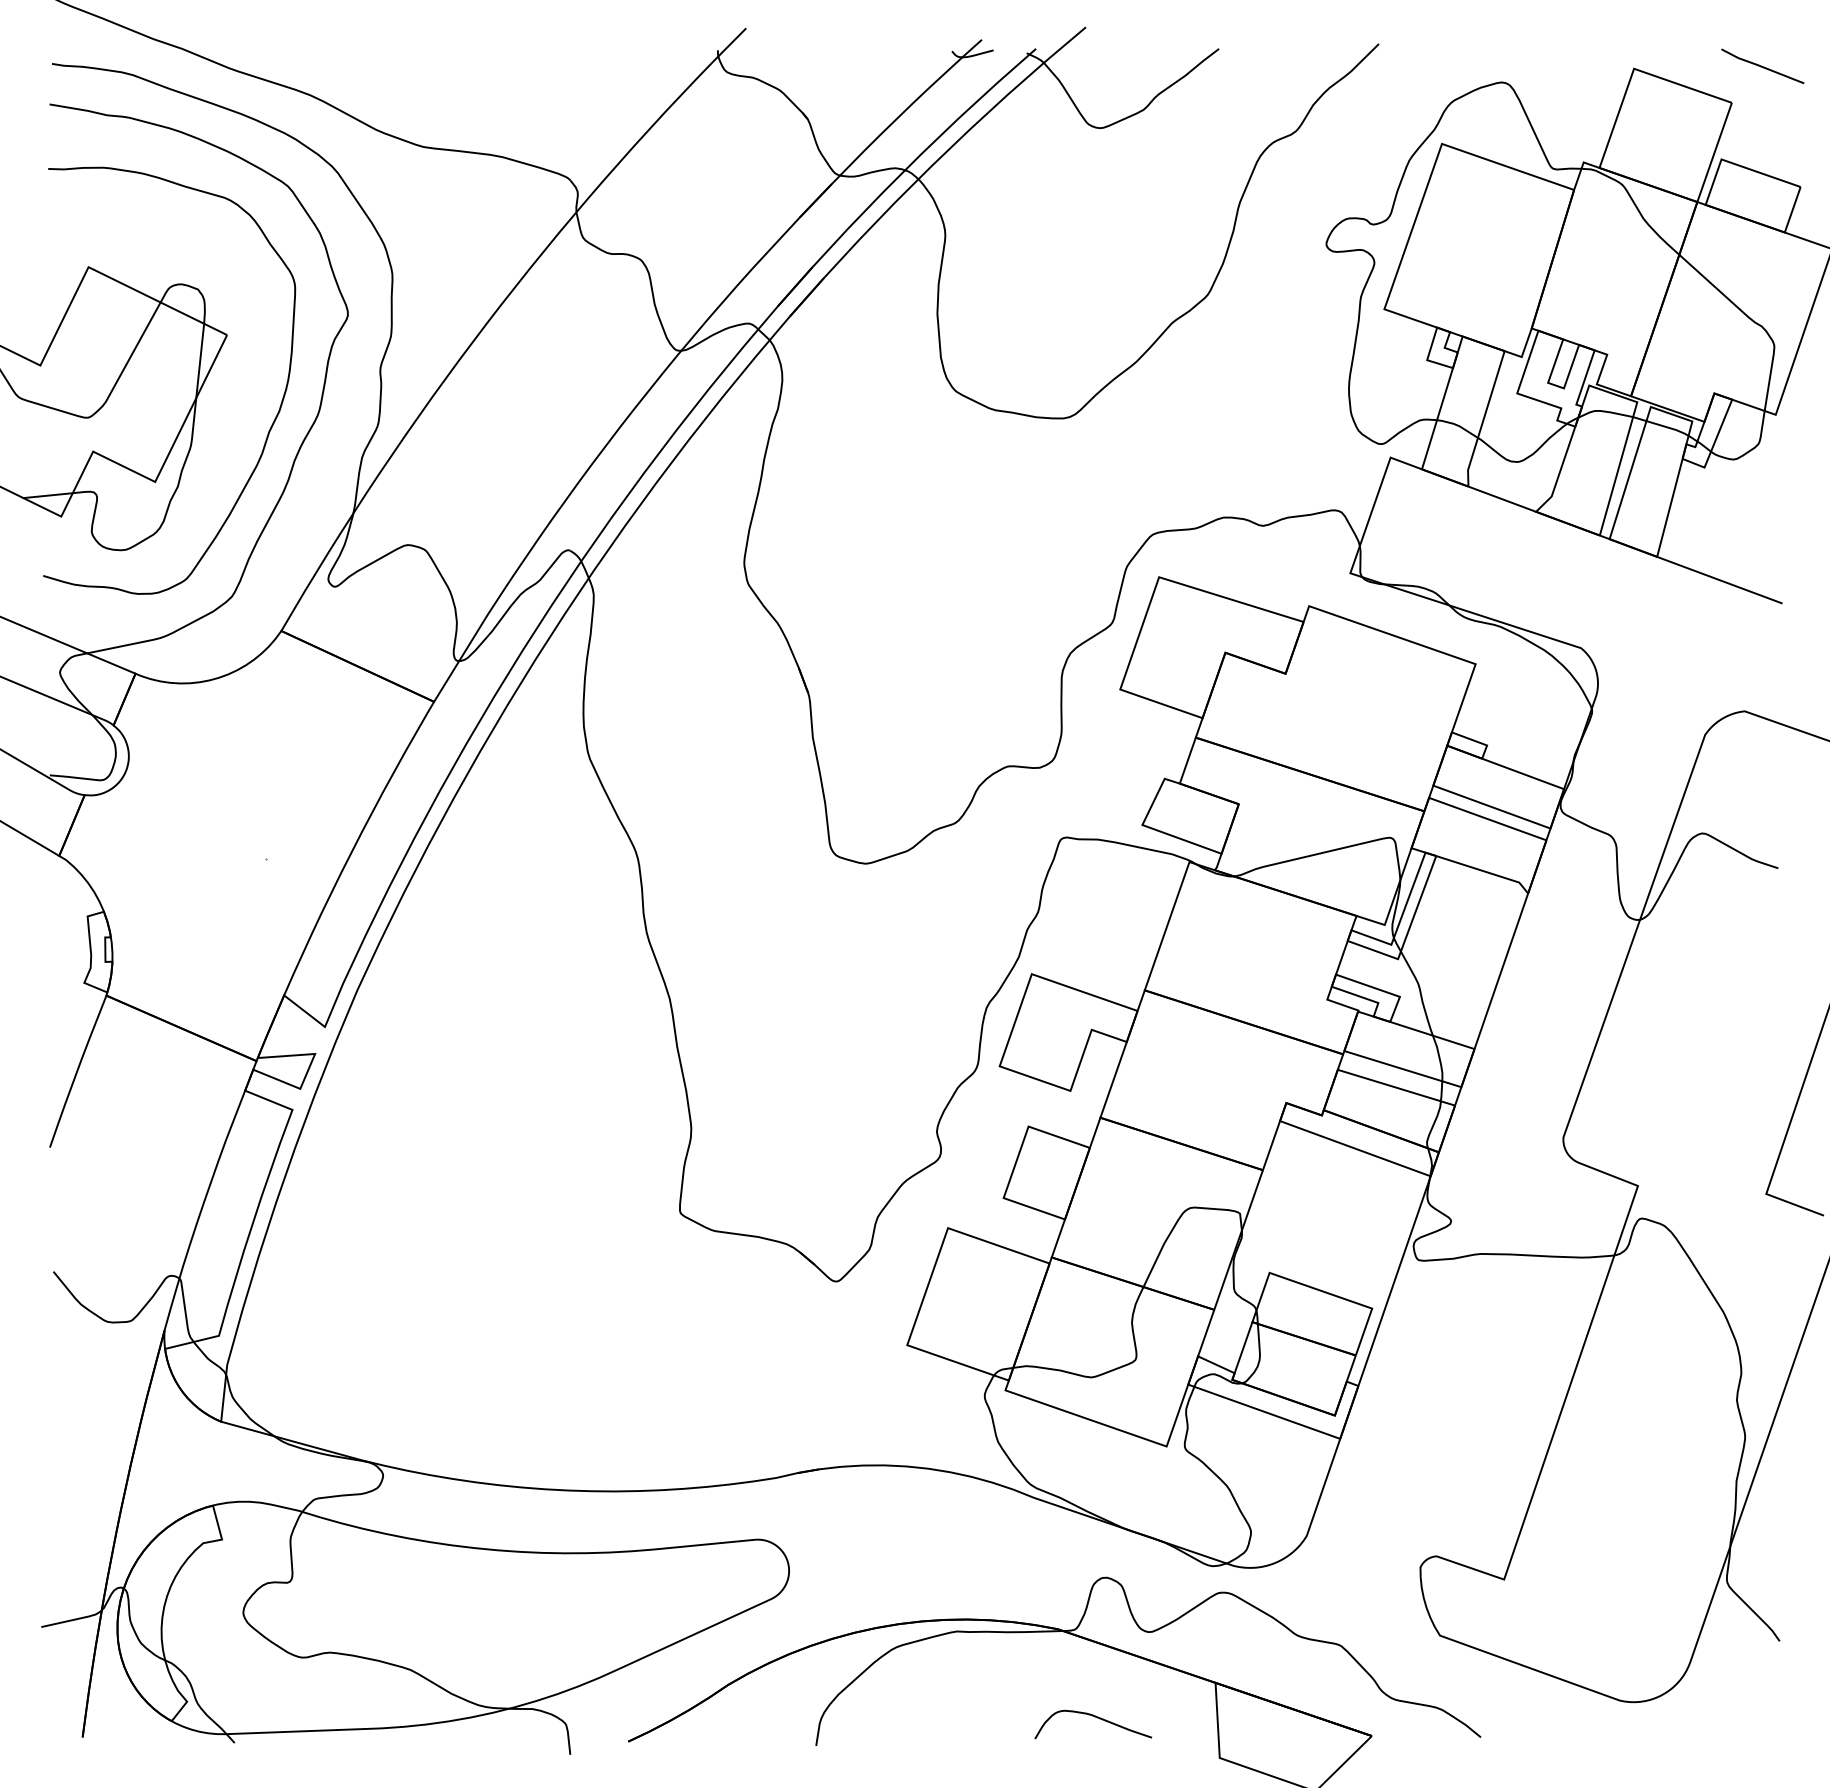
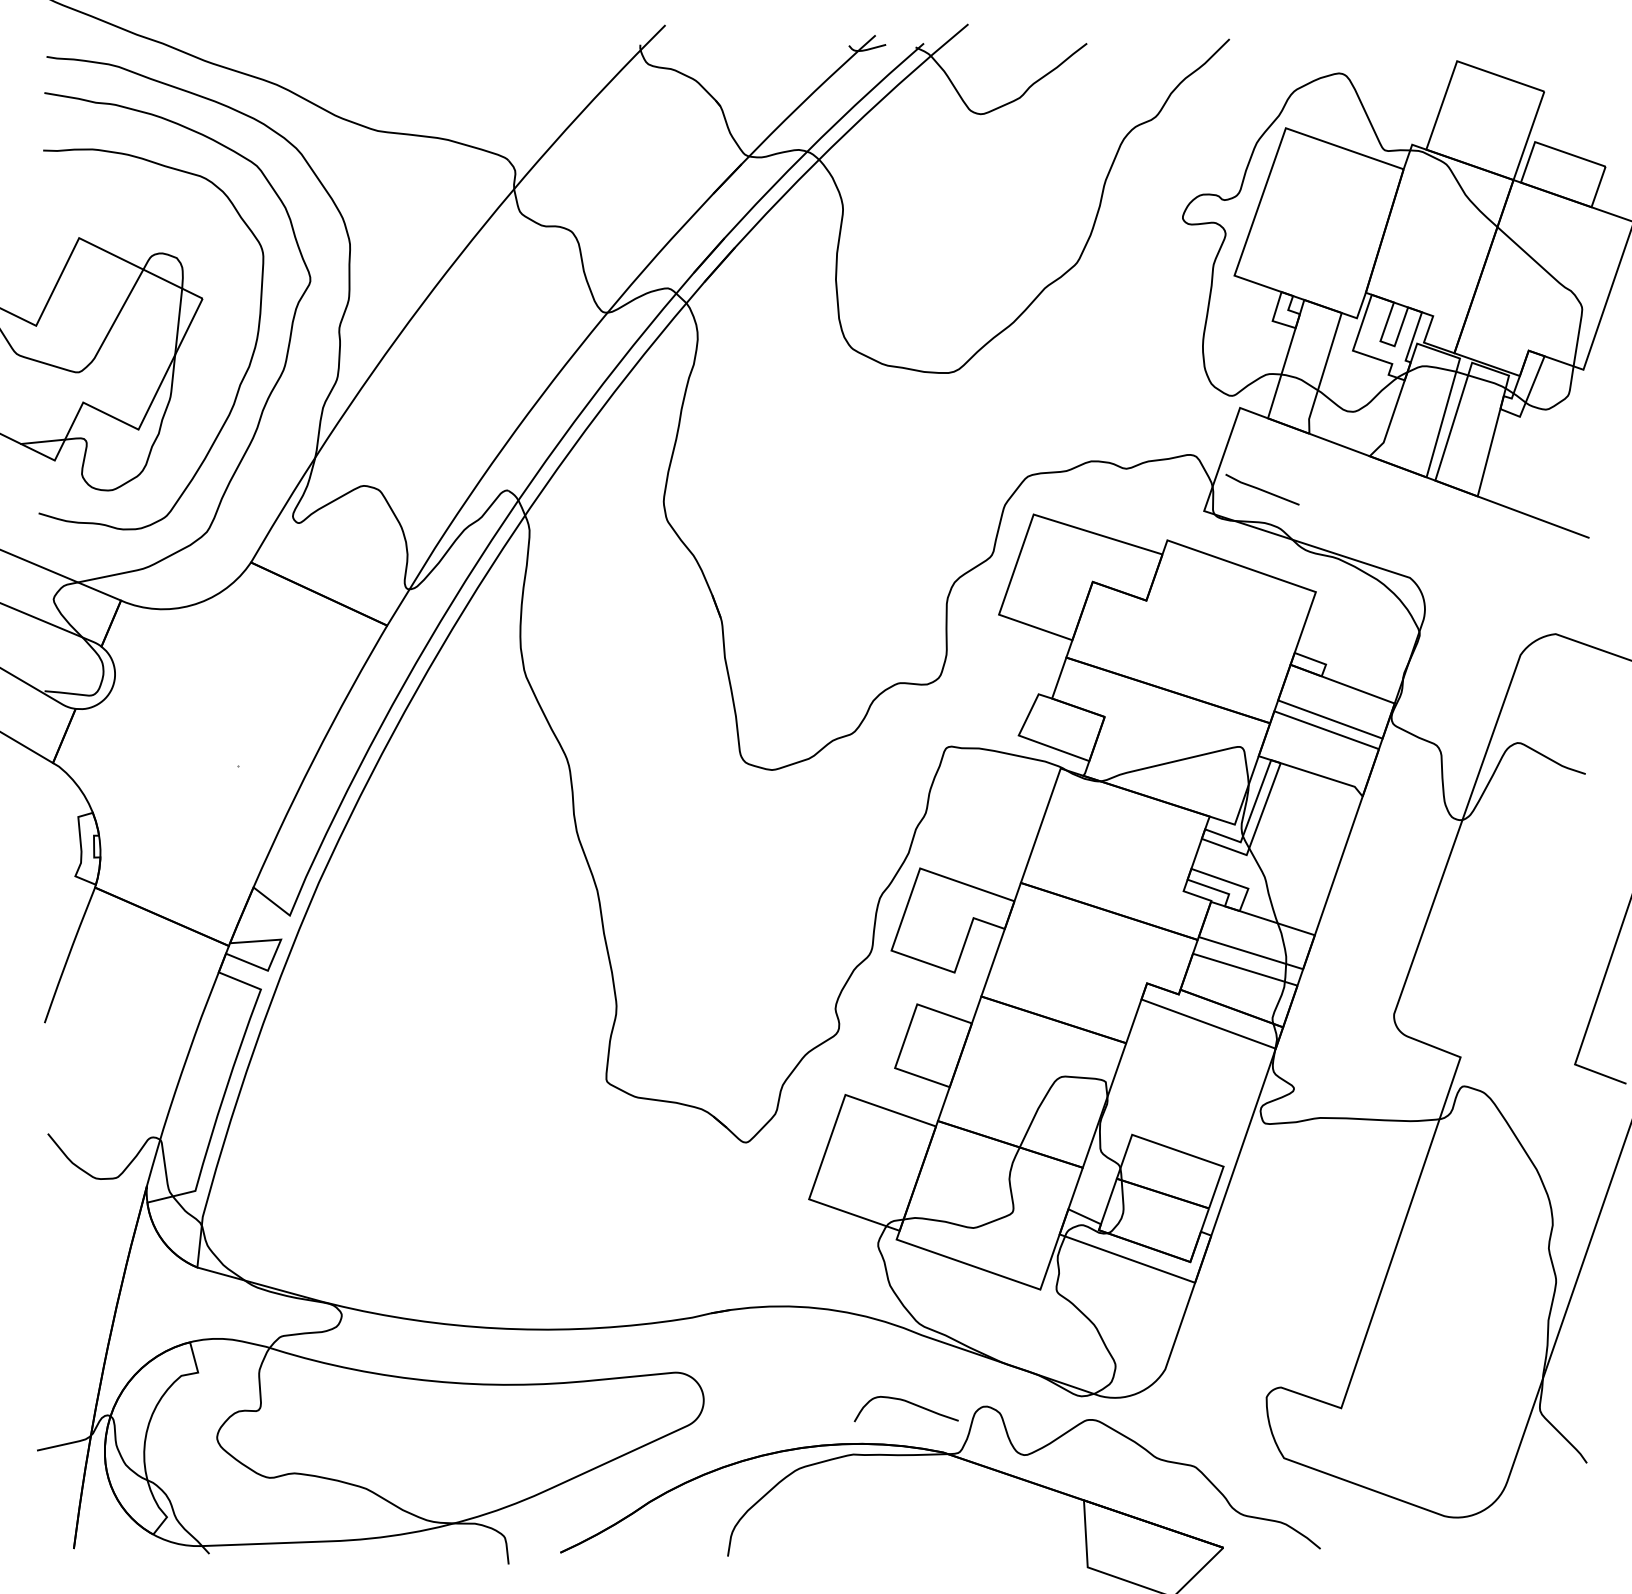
line: (1762, 66) -> (1262, 489), moved
curve: (1094, 1717) -> (907, 1402), moved

